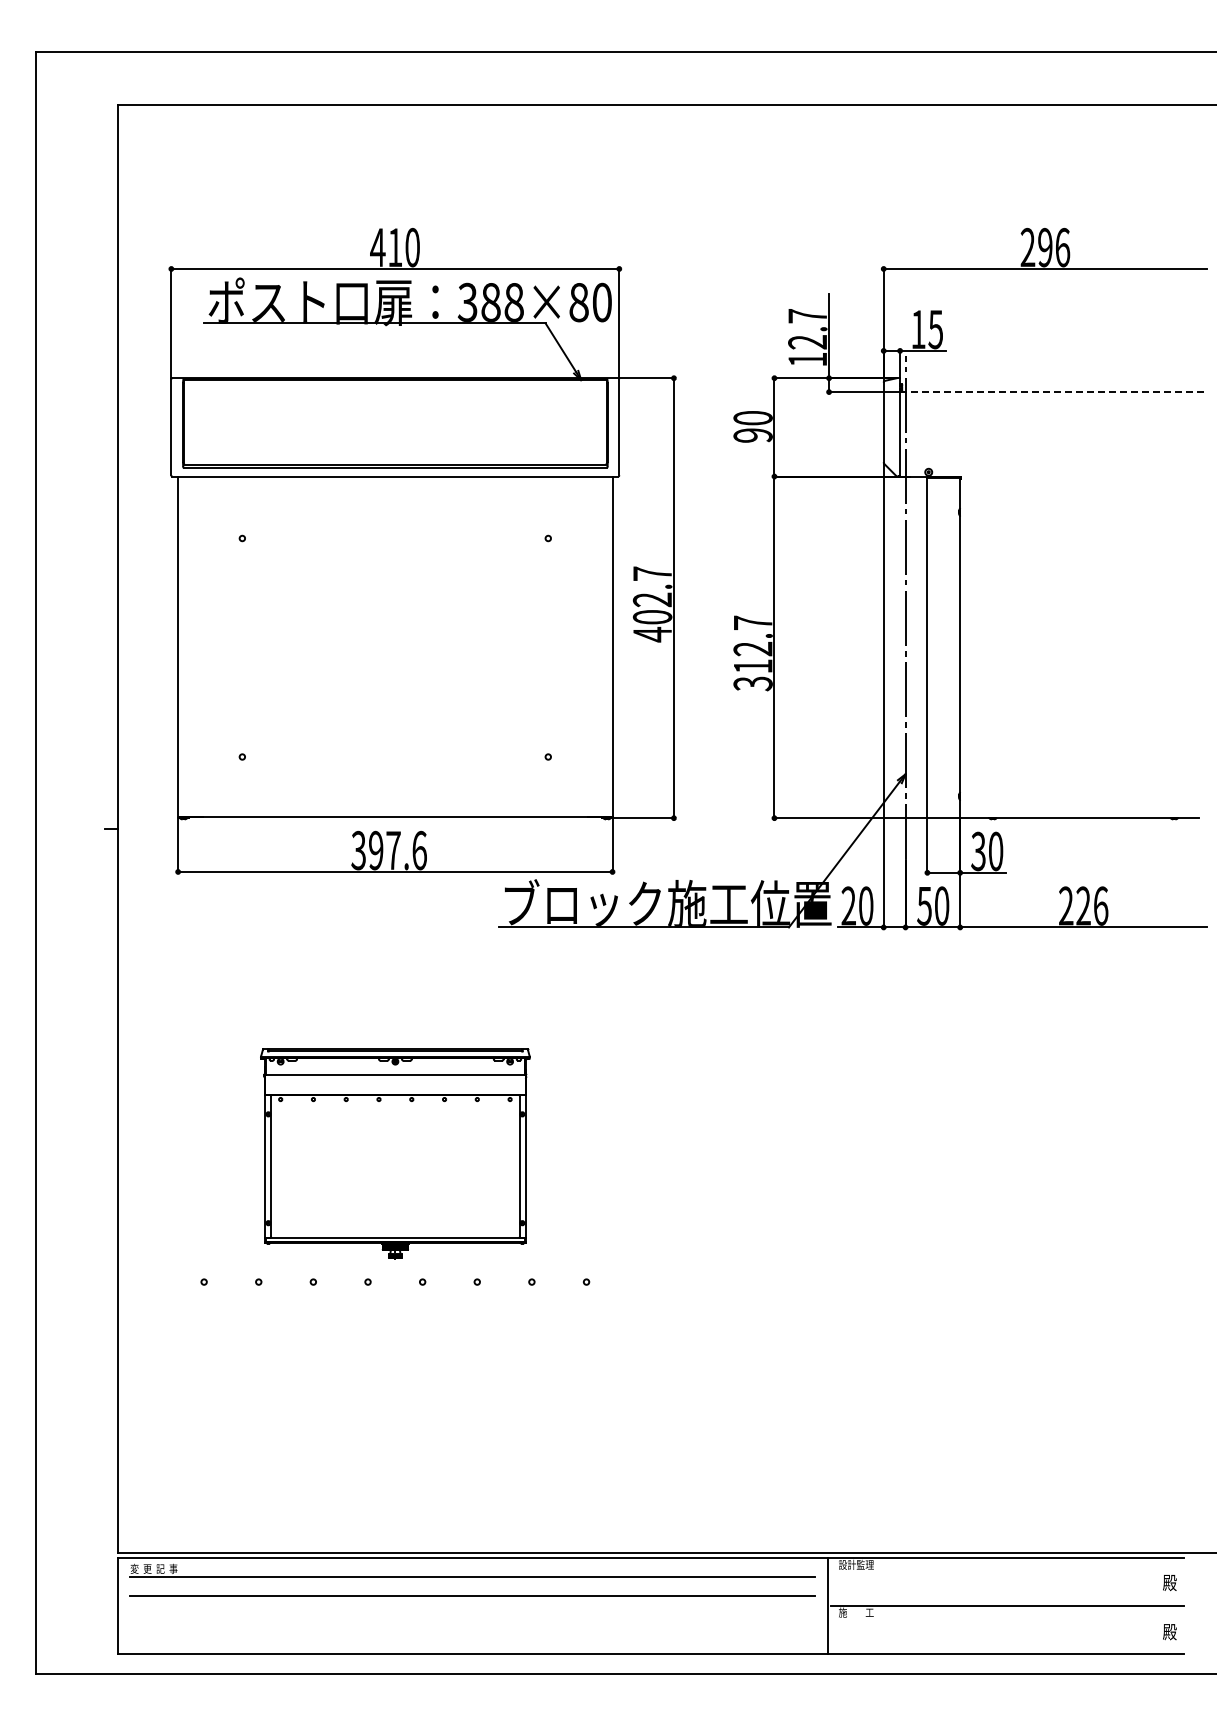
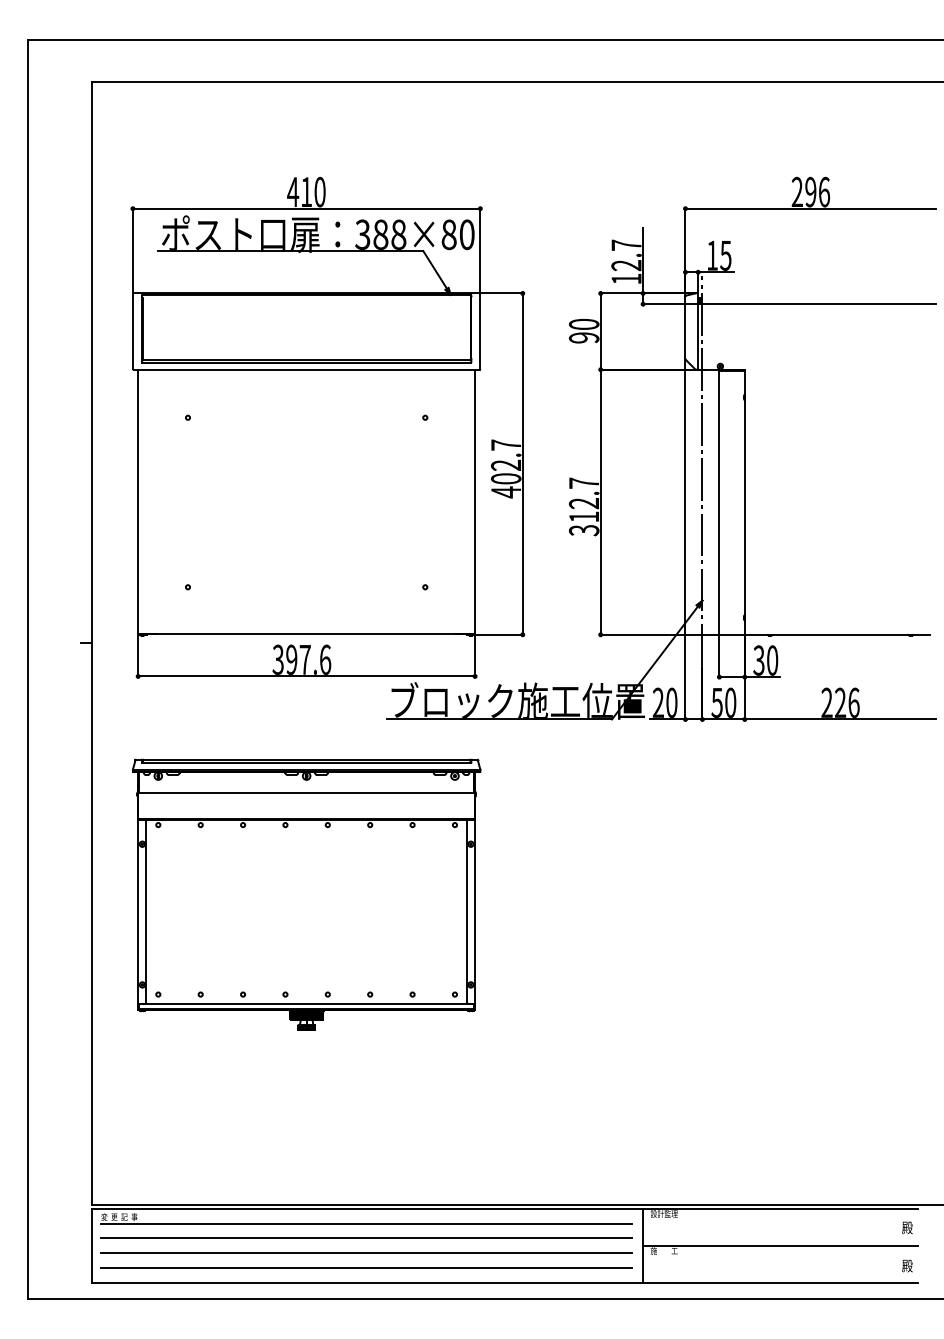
line: (1053, 392) -> (817, 304), dashed -> solid
part: (395, 1153) -> (306, 894), size x1.67
line: (471, 1615) -> (365, 1253), added
line: (471, 1634) -> (365, 1267), added

